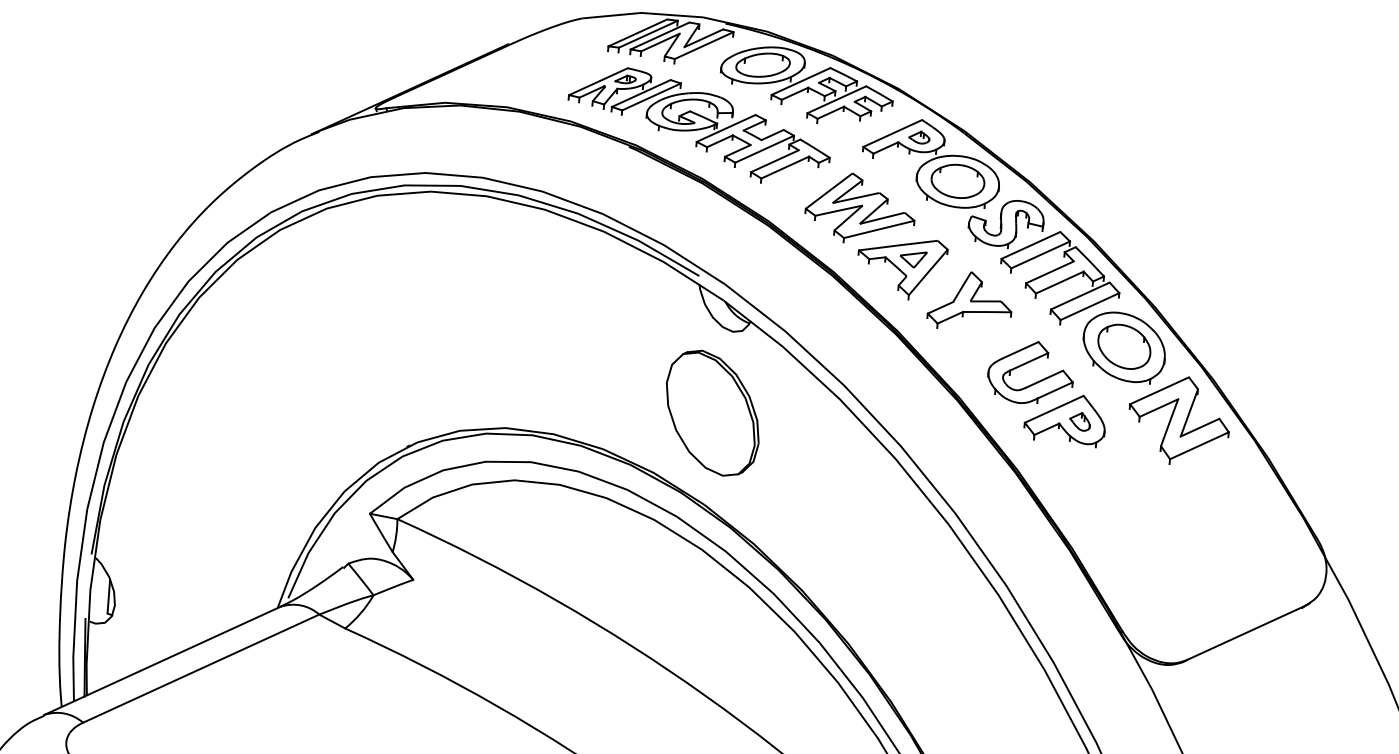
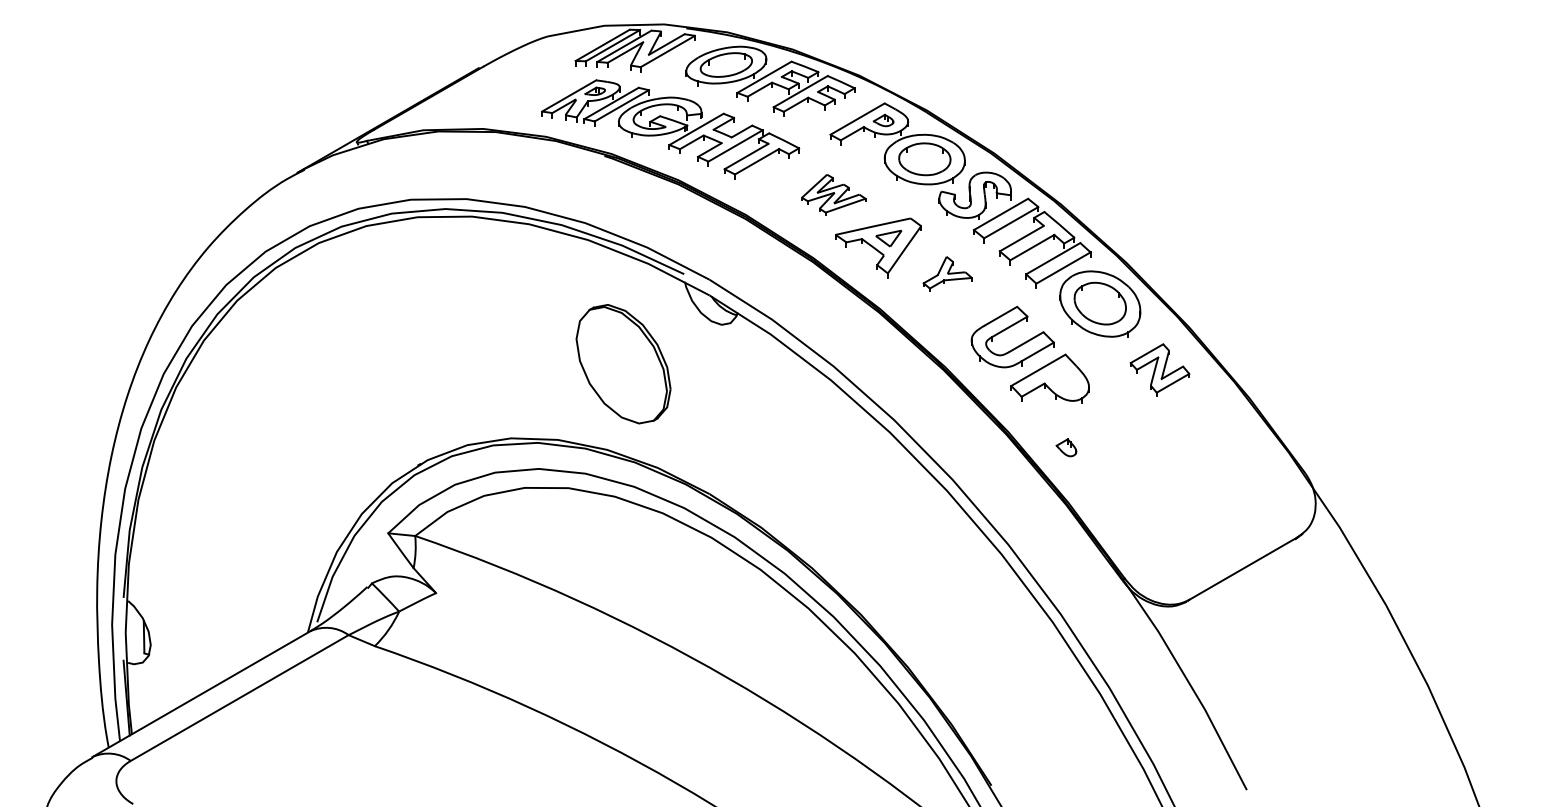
part: (860, 208) -> (833, 194), size x0.6
part: (970, 300) -> (947, 273), size x0.6
part: (712, 413) -> (623, 364), moved
part: (1178, 420) -> (1159, 369), size x0.6
part: (1080, 421) -> (1066, 447), moved

